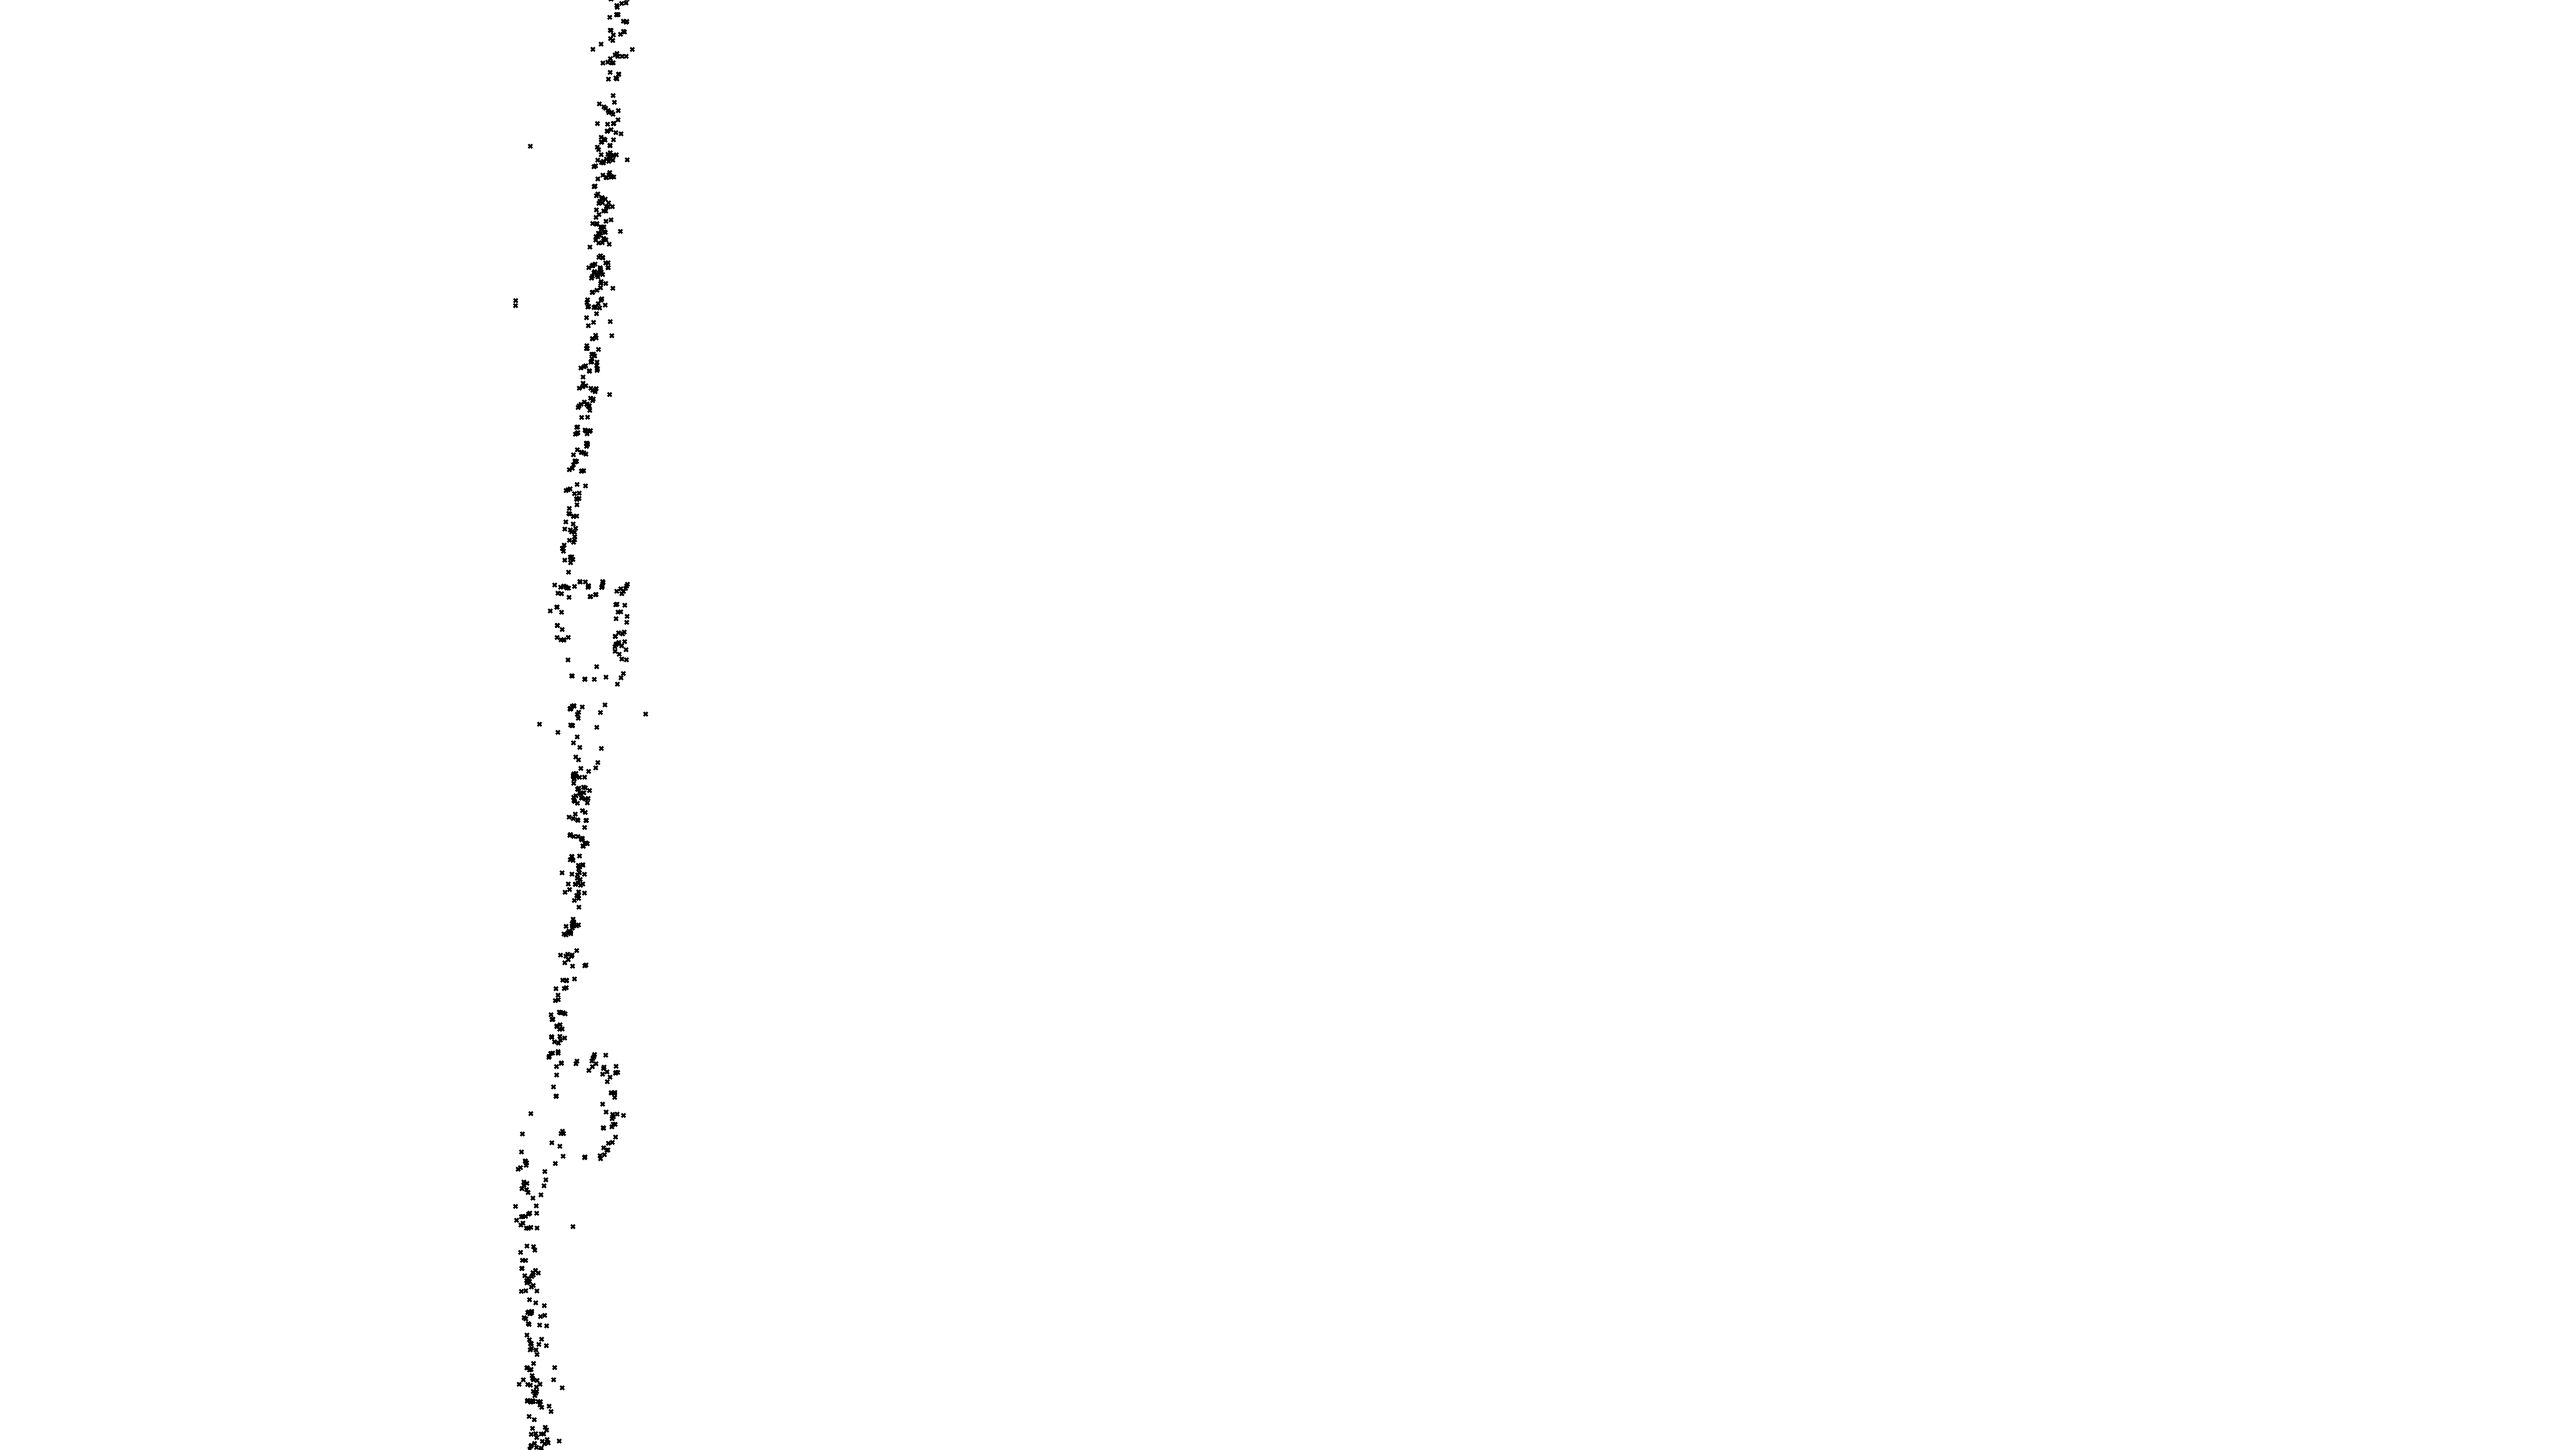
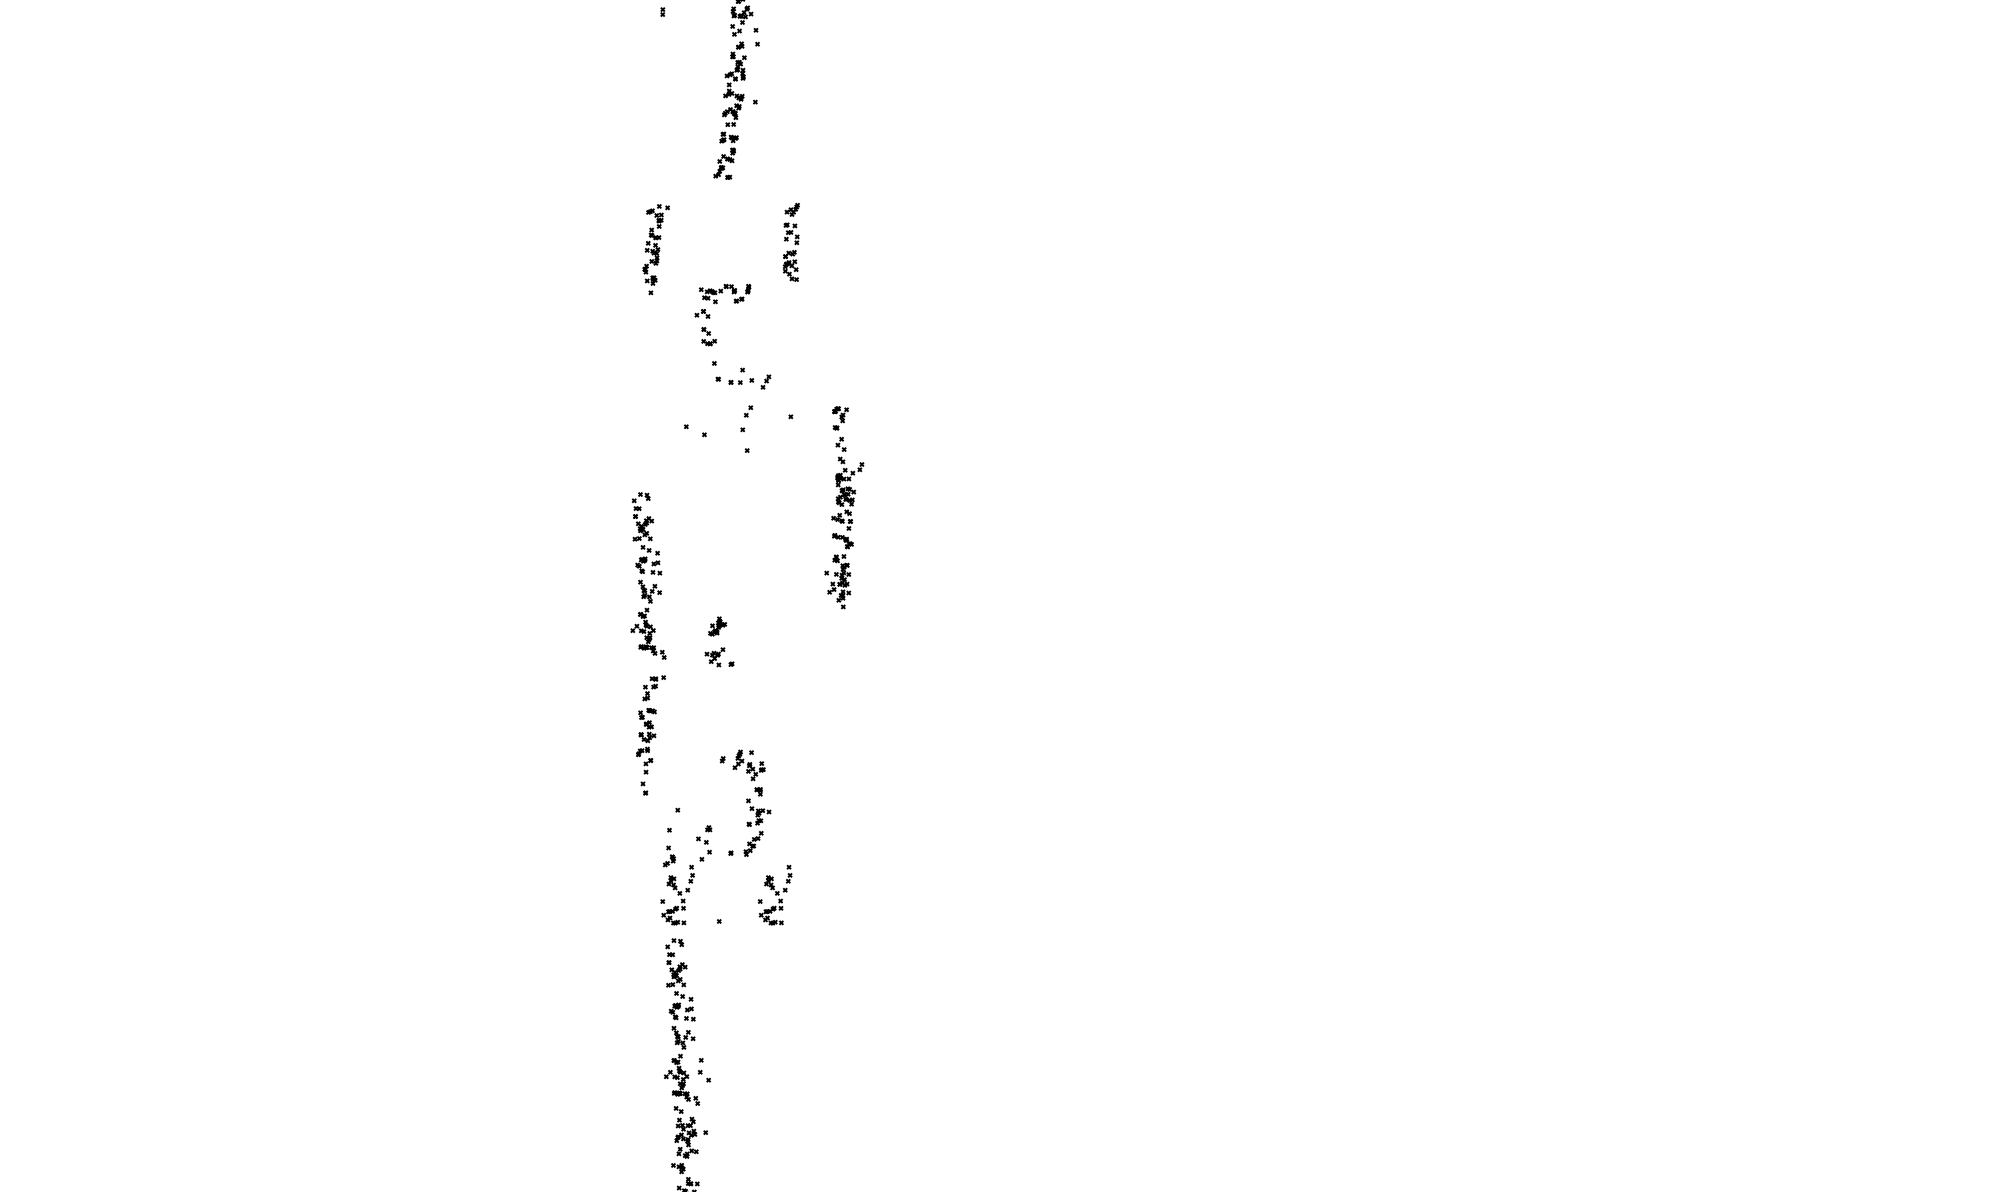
part: (573, 528) -> (655, 249), moved
part: (620, 621) -> (790, 241), moved
part: (579, 806) -> (843, 507), moved
part: (500, 875) -> (647, 575), added
part: (561, 1037) -> (650, 735), moved
part: (629, 1199) -> (774, 894), added

